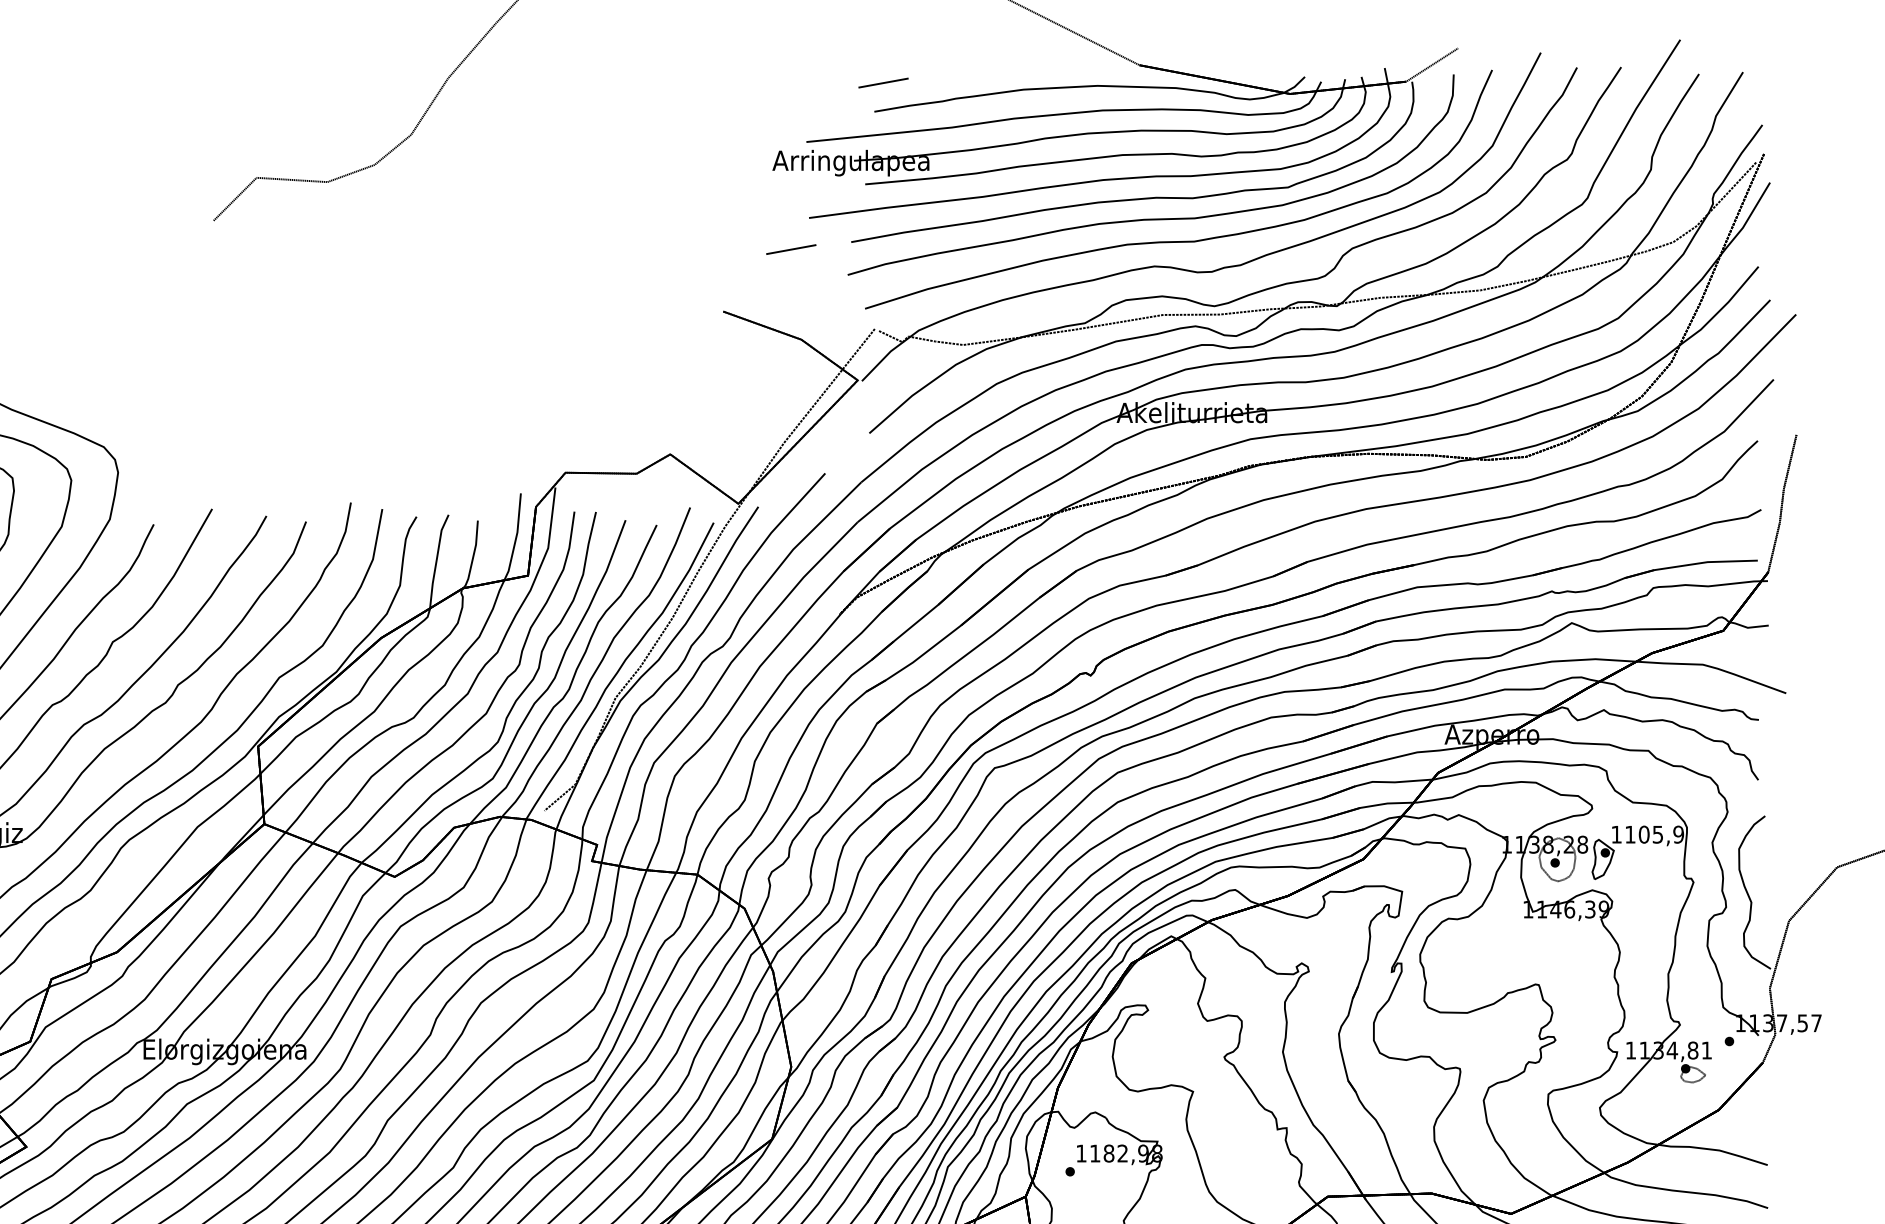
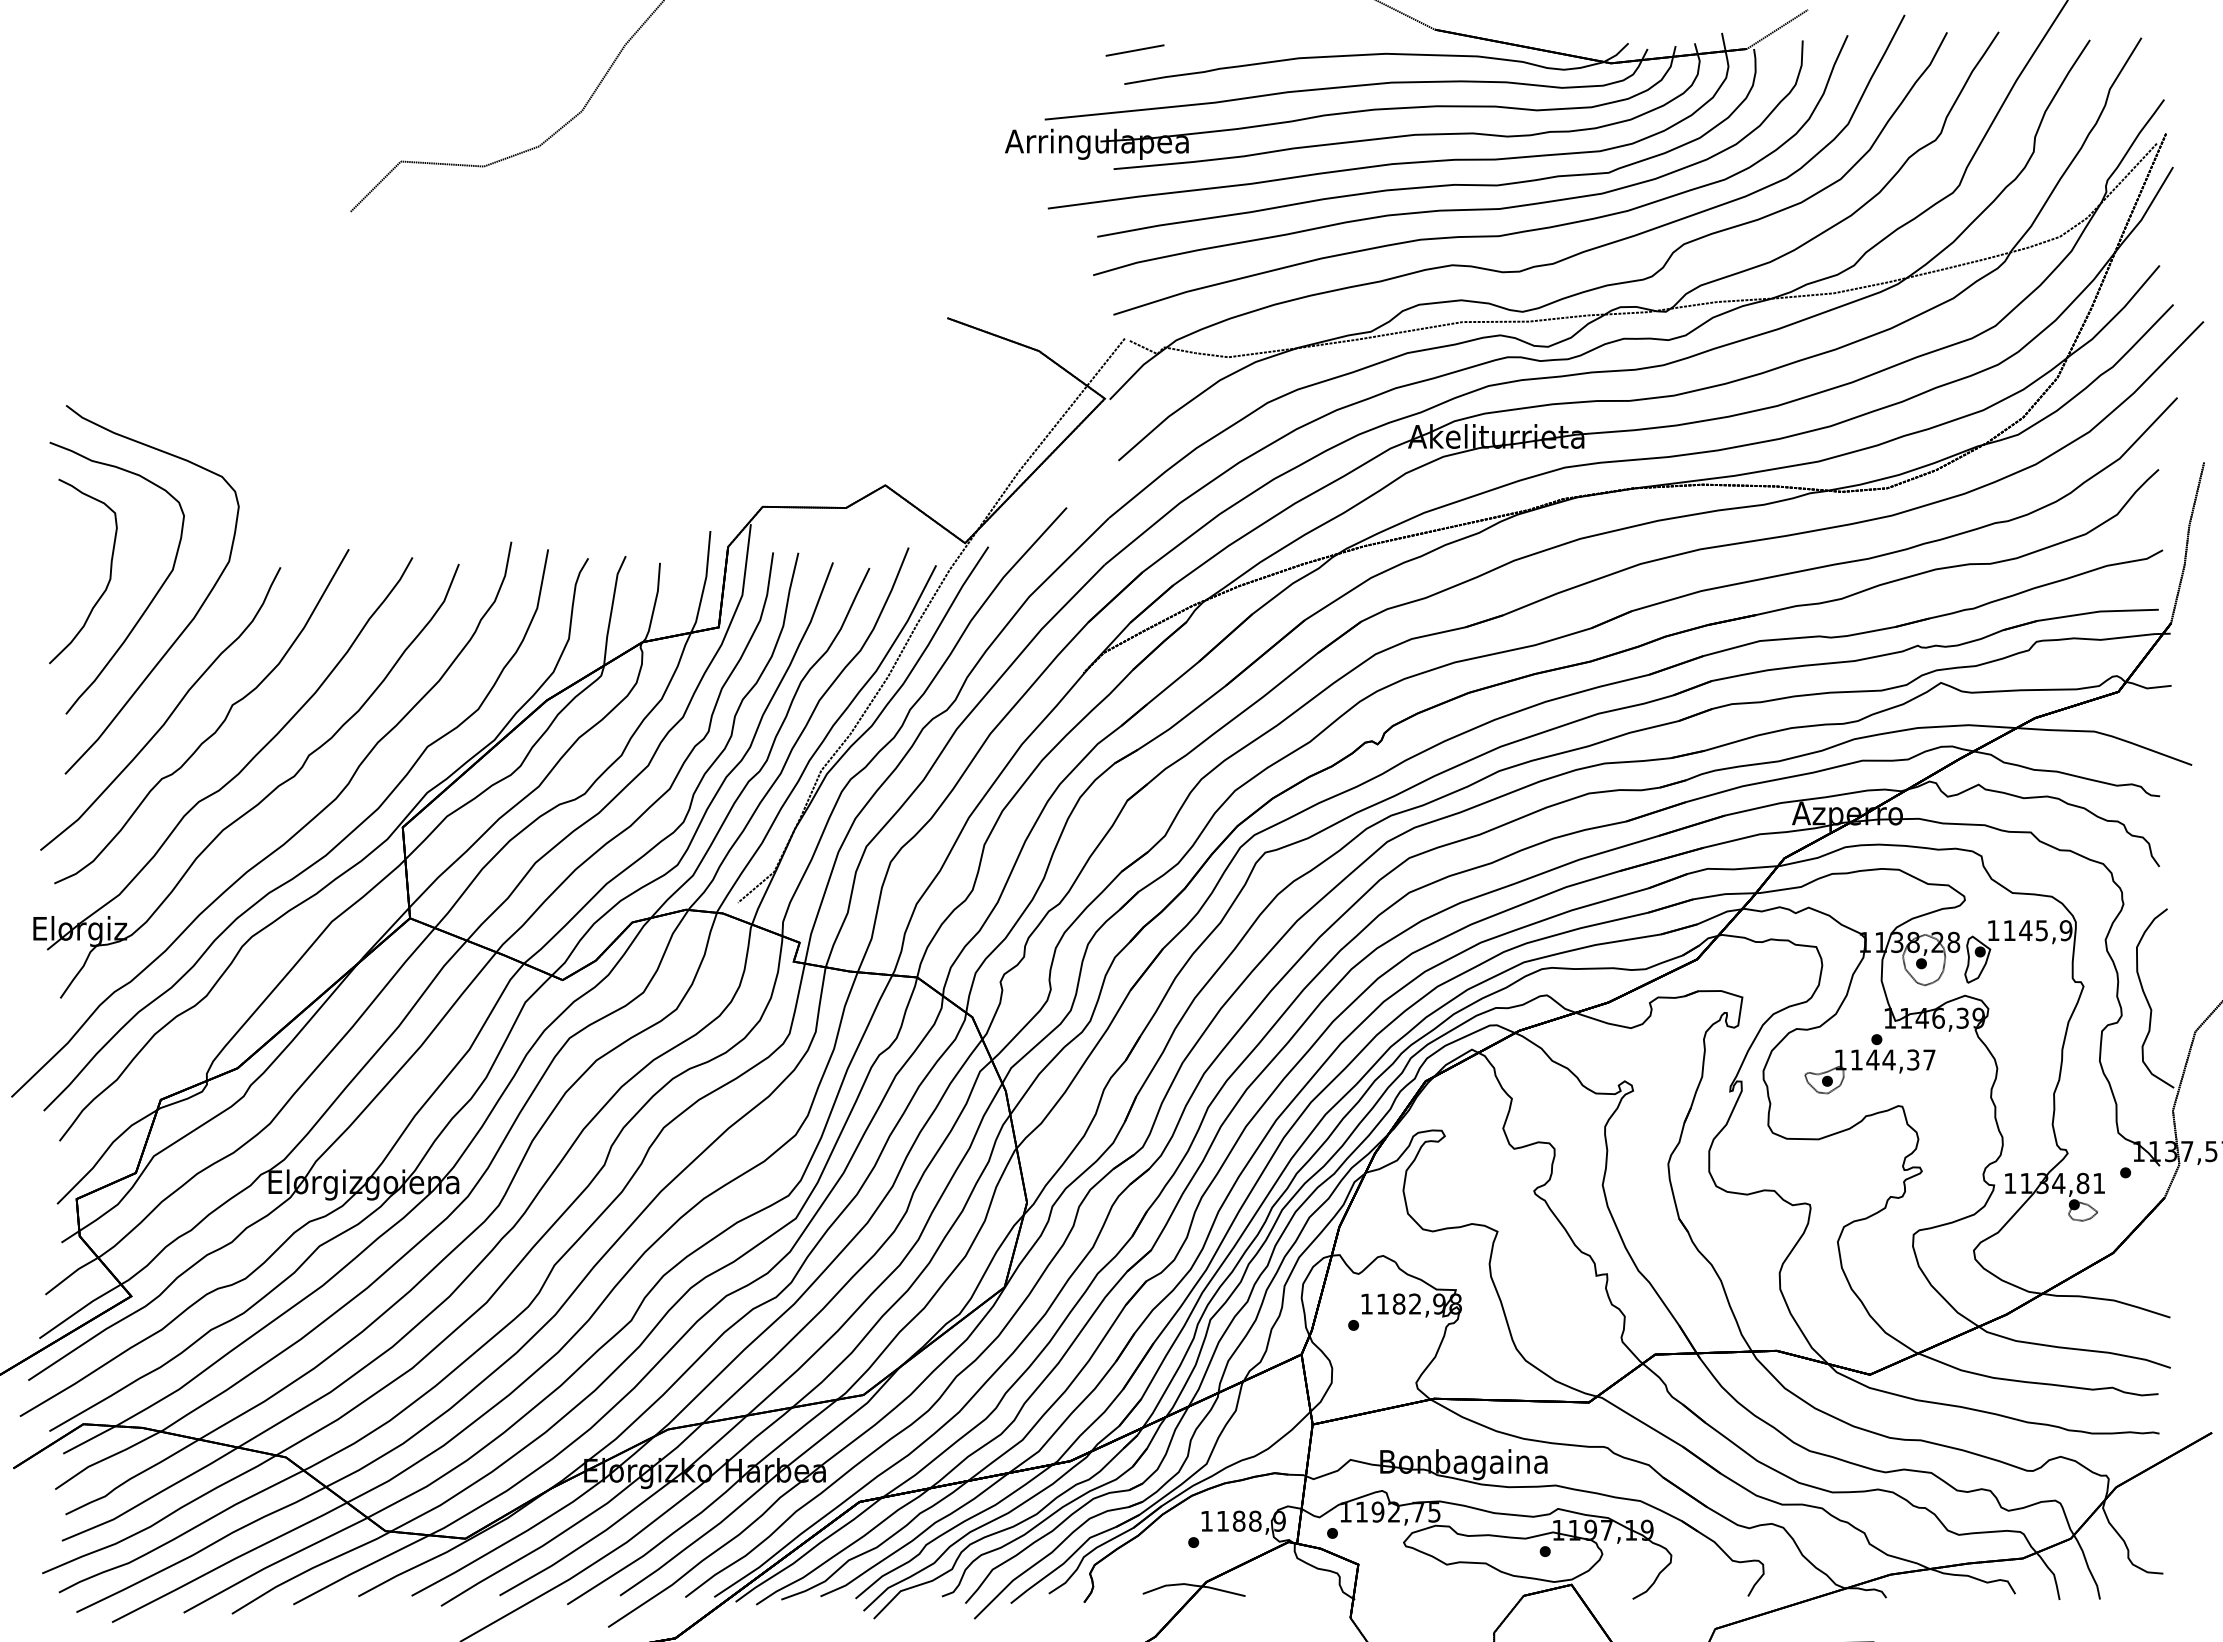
line: (790, 249) -> (1026, 245), removed
text: (1643, 834) -> (2025, 930), 1105,9 -> 1145,9
part: (1510, 948) -> (1869, 1064), added

